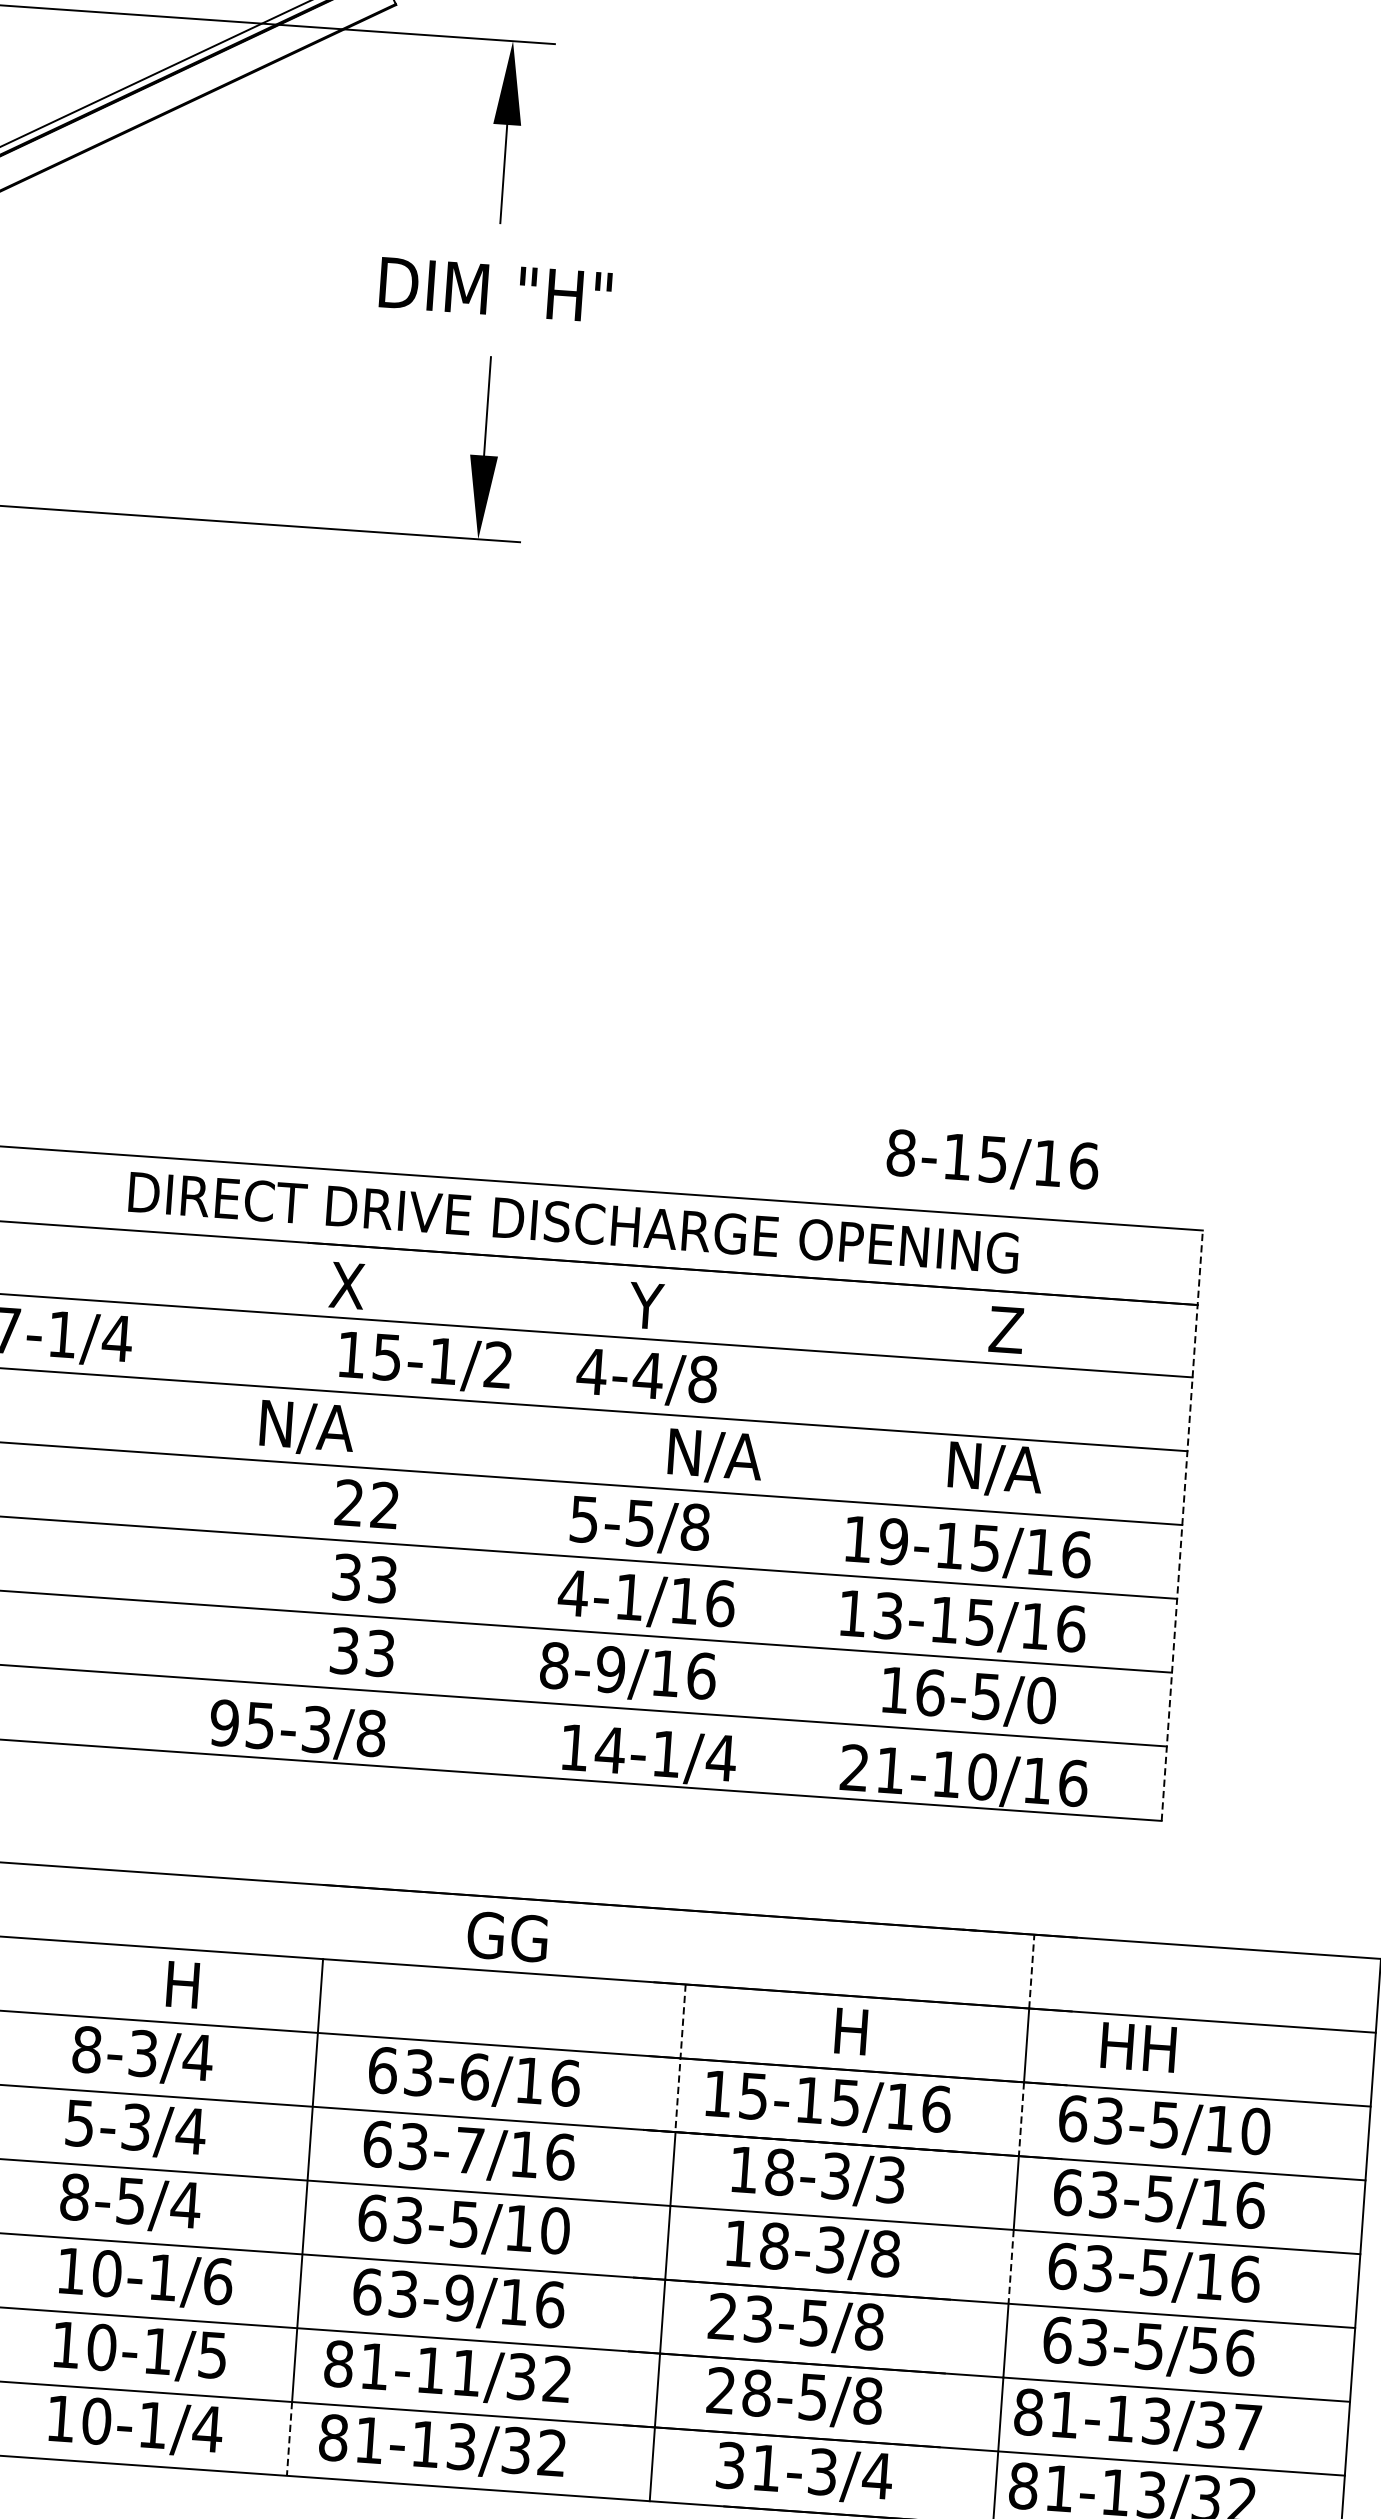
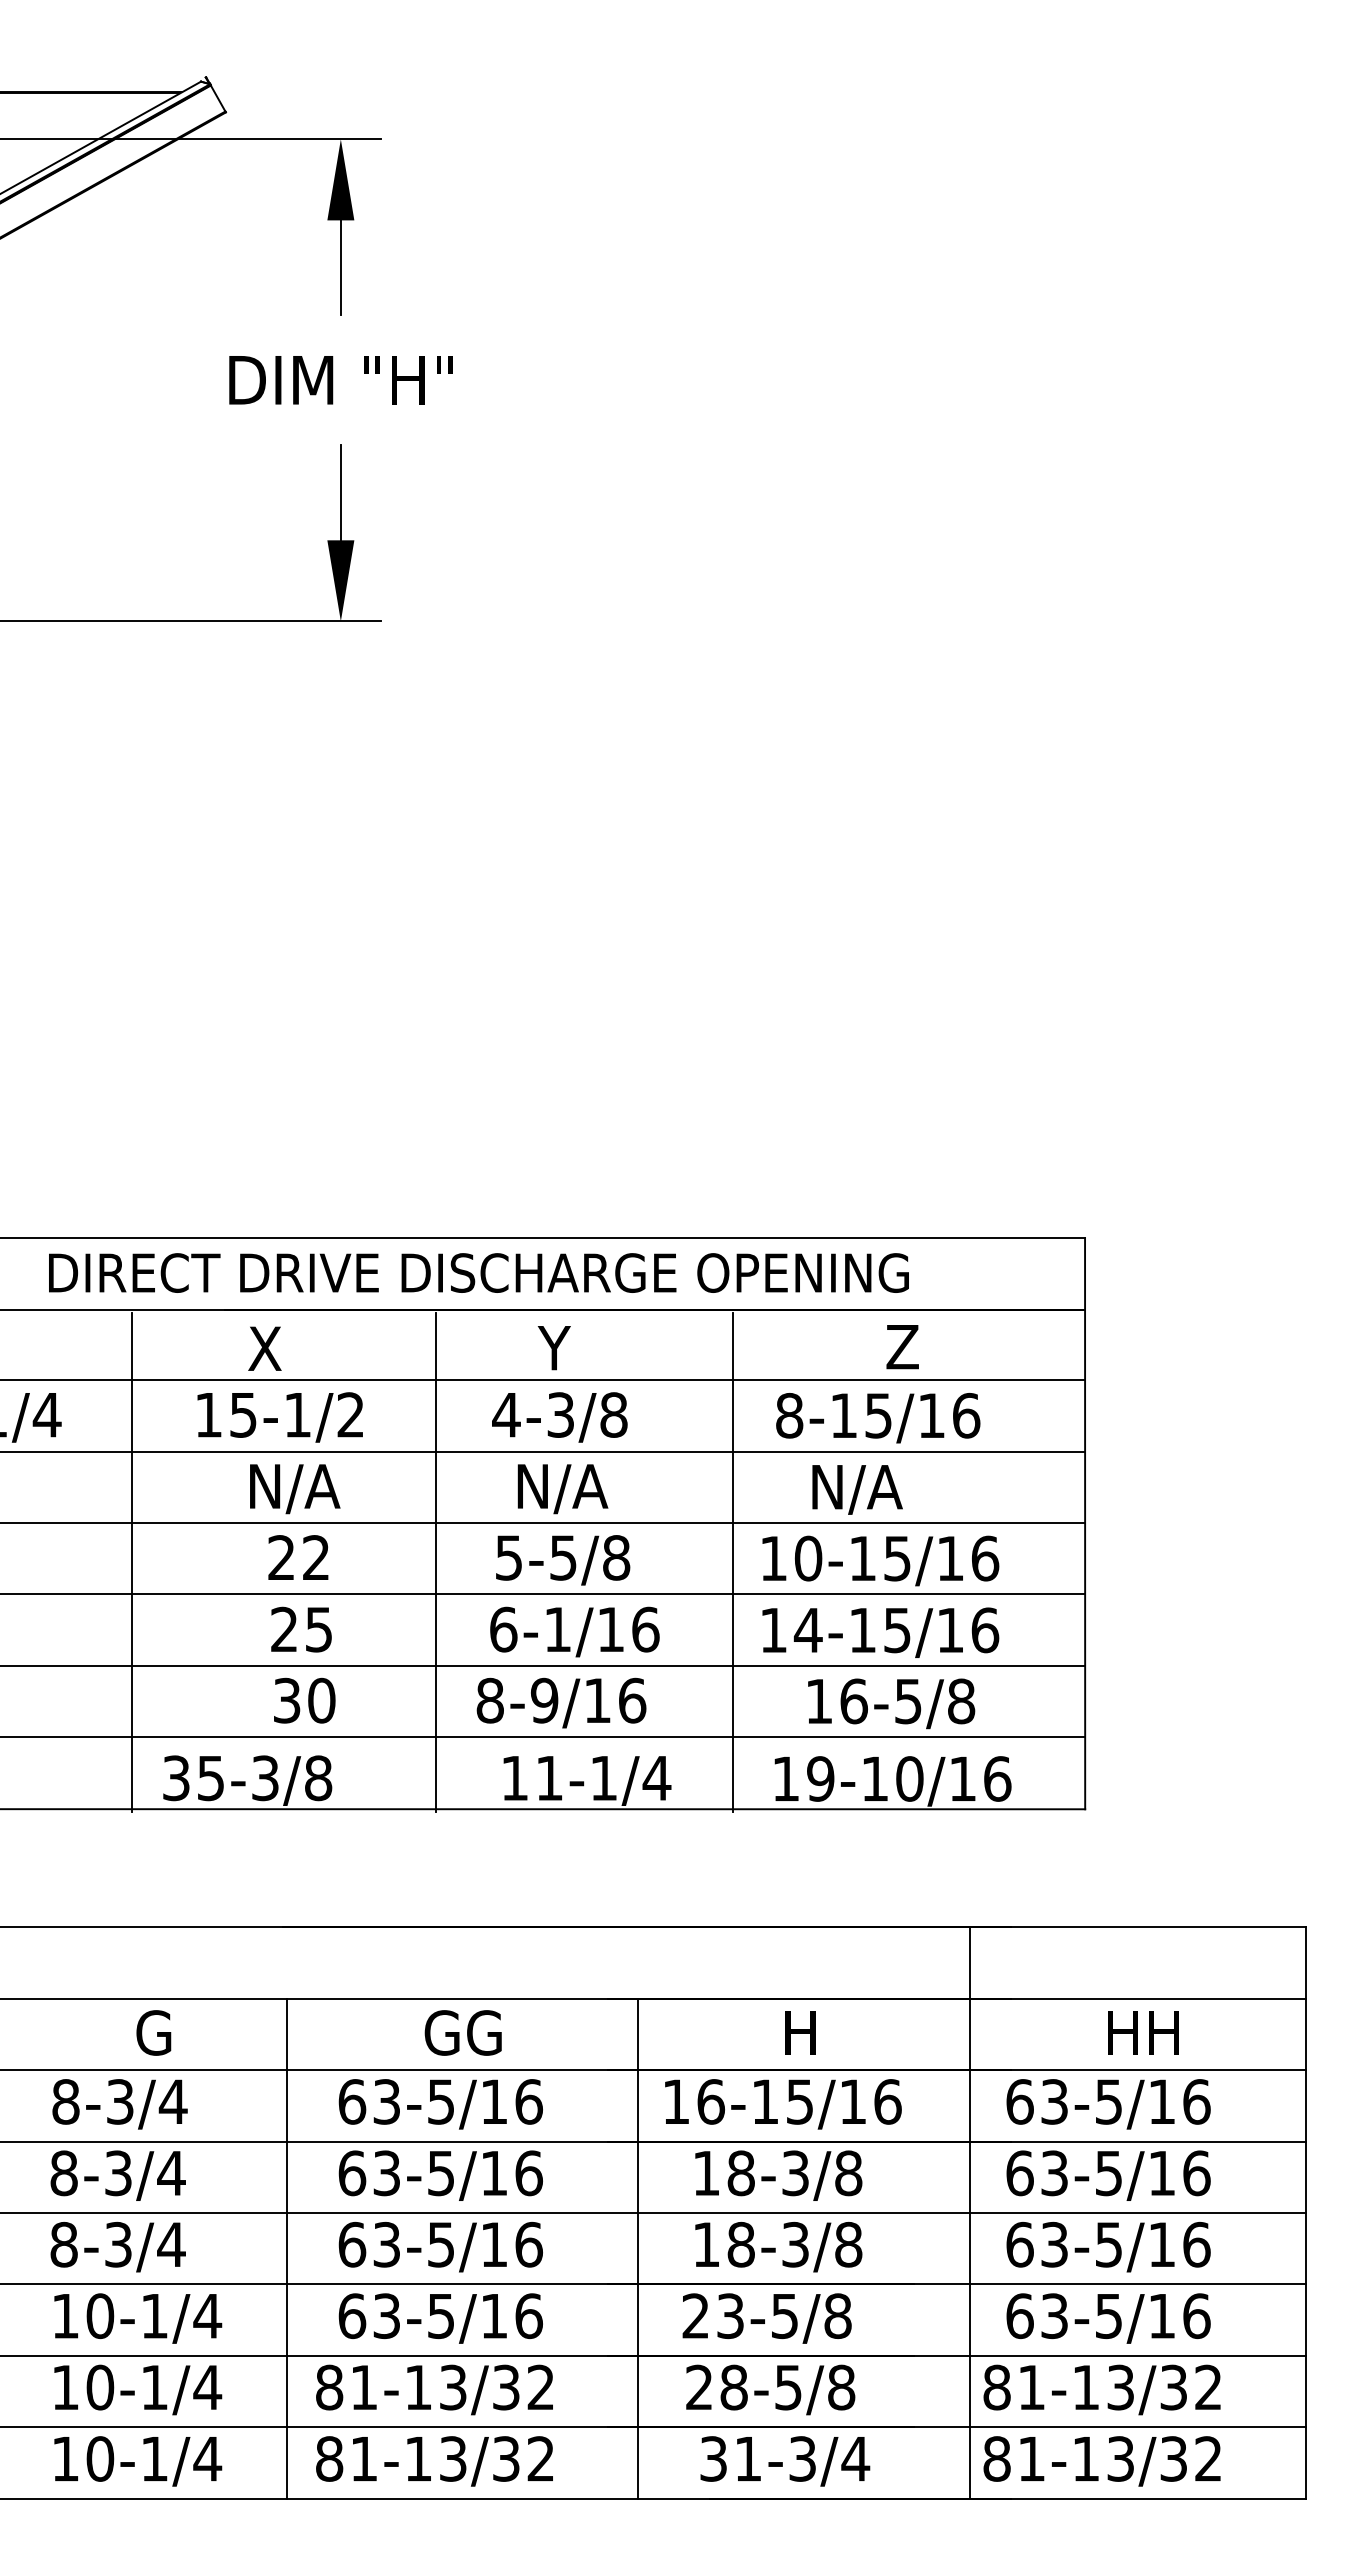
text: (993, 1162) -> (878, 1418), moved
text: (424, 1362) -> (279, 1417), moved
text: (647, 1374) -> (560, 1414), 4-4/8 -> 4-3/8
text: (307, 1429) -> (295, 1489), moved
text: (714, 1457) -> (562, 1489), moved
text: (995, 1469) -> (857, 1489), moved
line: (193, 1496) -> (131, 1562), added
line: (509, 1518) -> (436, 1562), added
line: (1182, 1525) -> (1085, 1523), dashed -> solid
line: (815, 1540) -> (732, 1562), added
text: (893, 1541) -> (808, 1558), 19-15/16 -> 10-15/16
text: (364, 1578) -> (301, 1629), 33 -> 25
text: (573, 1593) -> (503, 1629), 4-1/16 -> 6-1/16
text: (887, 1616) -> (807, 1630), 13-15/16 -> 14-15/16
text: (380, 1653) -> (321, 1700), 33 -> 30
text: (1041, 1700) -> (961, 1701), 16-5/0 -> 16-5/8
text: (223, 1722) -> (175, 1777), 95-3/8 -> 35-3/8
text: (610, 1750) -> (549, 1778), 14-1/4 -> 11-1/4
text: (872, 1768) -> (803, 1778), 21-10/16 -> 19-10/16
text: (506, 1936) -> (462, 2032), moved
line: (1032, 1972) -> (970, 1963), dashed -> solid
text: (182, 1984) -> (153, 2032), H -> G
text: (1138, 2047) -> (1143, 2032), moved
line: (680, 2058) -> (637, 2070), dashed -> solid
text: (475, 2076) -> (441, 2101), 63-6/16 -> 63-5/16
text: (754, 2095) -> (711, 2101), 15-15/16 -> 16-15/16
line: (1021, 2118) -> (970, 2105), dashed -> solid
text: (79, 2123) -> (63, 2173), 5-3/4 -> 8-3/4
text: (1255, 2131) -> (1196, 2101), 63-5/10 -> 63-5/16
text: (470, 2150) -> (441, 2173), 63-7/16 -> 63-5/16
text: (890, 2180) -> (848, 2173), 18-3/3 -> 18-3/8
text: (131, 2199) -> (118, 2243), 8-5/4 -> 8-3/4
text: (554, 2230) -> (528, 2244), 63-5/10 -> 63-5/16
line: (1011, 2266) -> (970, 2248), dashed -> solid
text: (217, 2281) -> (207, 2316), 10-1/6 -> 10-1/4
text: (458, 2297) -> (440, 2315), 63-9/16 -> 63-5/16
text: (1203, 2350) -> (1161, 2316), 63-5/56 -> 63-5/16
text: (212, 2355) -> (207, 2387), 10-1/5 -> 10-1/4
text: (467, 2372) -> (453, 2387), 81-11/32 -> 81-13/32
text: (1247, 2426) -> (1208, 2386), 81-13/37 -> 81-13/32
line: (289, 2439) -> (287, 2463), dashed -> solid

